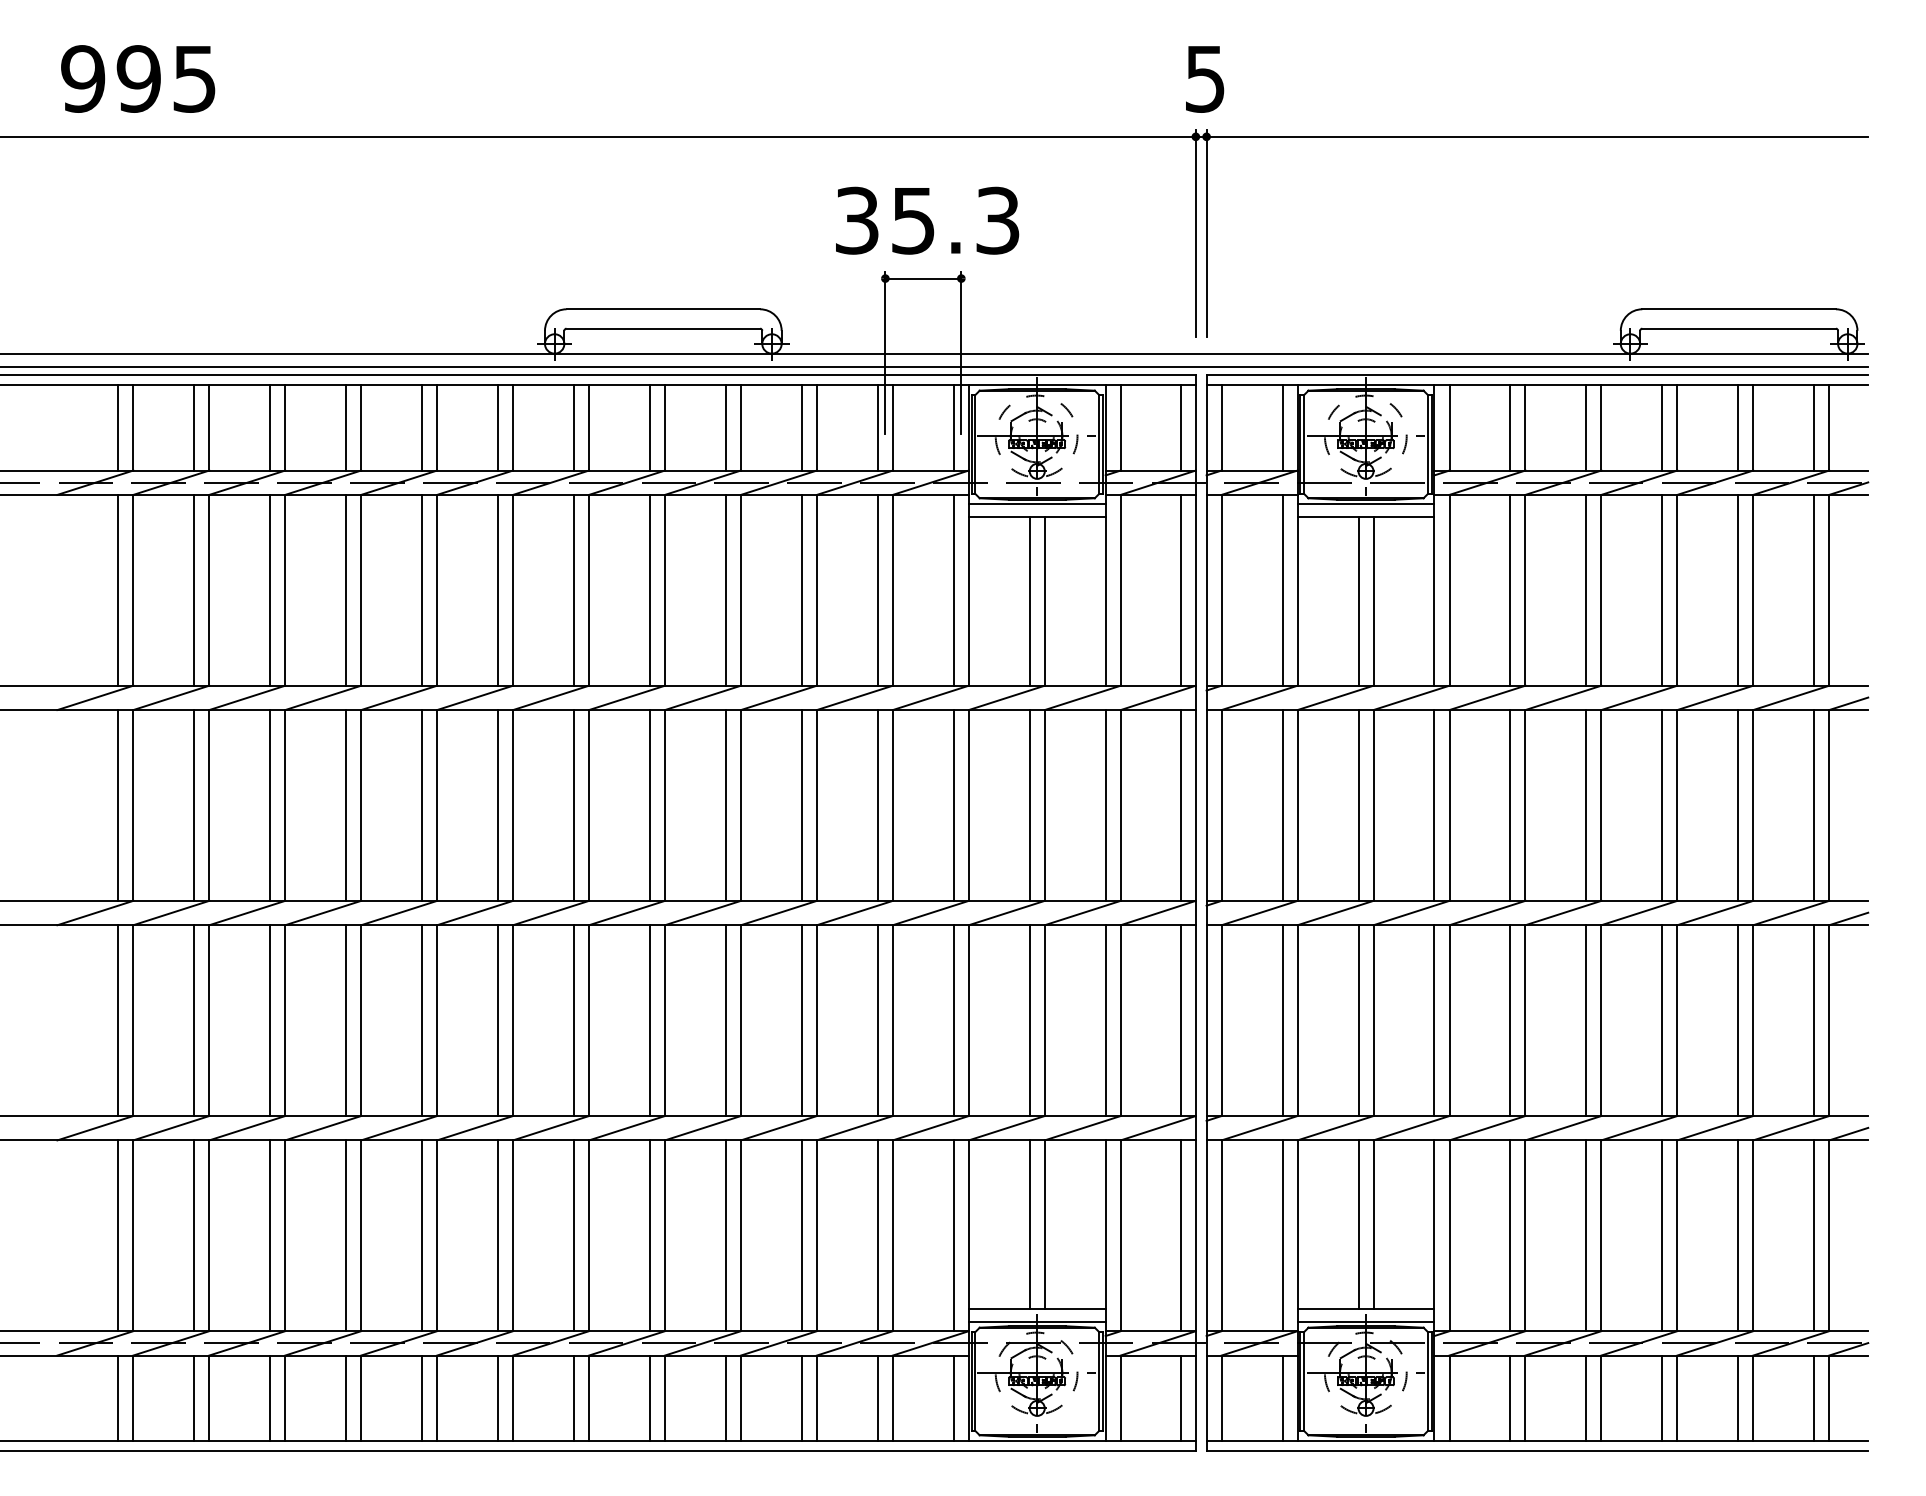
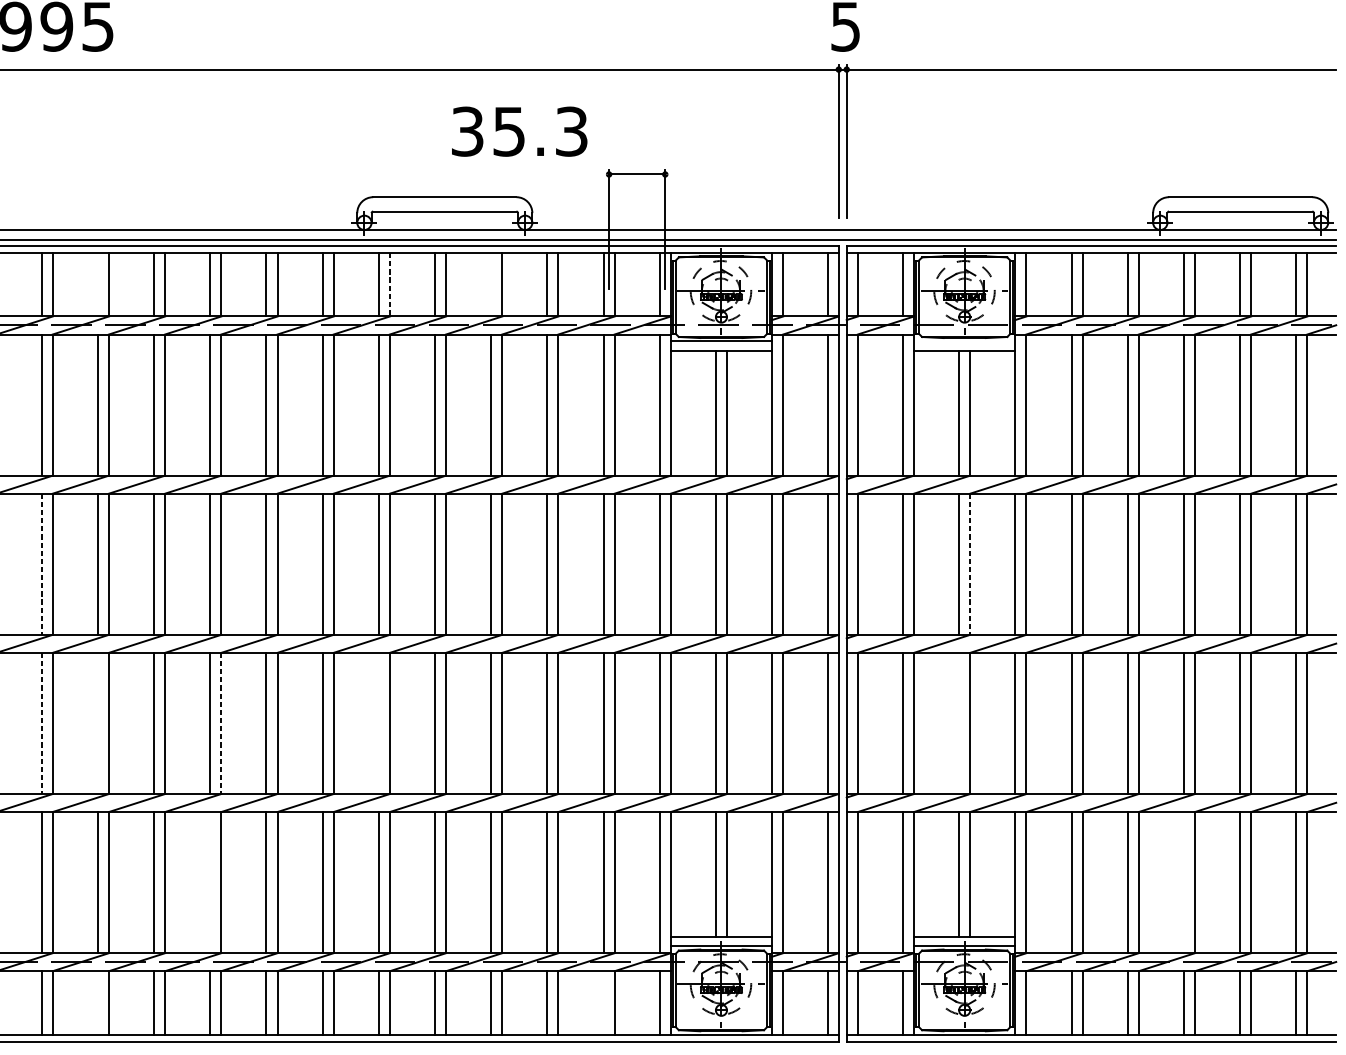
text: (927, 220) -> (519, 131), moved
line: (194, 427) -> (97, 284), removed
line: (589, 427) -> (390, 284), solid -> dashed
line: (725, 427) -> (490, 284), removed
line: (1365, 504) -> (964, 341), removed
line: (118, 805) -> (41, 564), solid -> dashed
line: (1373, 805) -> (970, 564), solid -> dashed
line: (194, 1020) -> (97, 723), removed
line: (574, 1020) -> (379, 723), removed
line: (1358, 1020) -> (959, 723), removed
line: (118, 1021) -> (41, 724), solid -> dashed
line: (361, 1021) -> (221, 724), solid -> dashed
line: (346, 1235) -> (210, 882), removed
line: (1662, 1235) -> (1184, 882), removed
line: (194, 1398) -> (97, 1002), removed
line: (877, 1398) -> (603, 1002), removed

